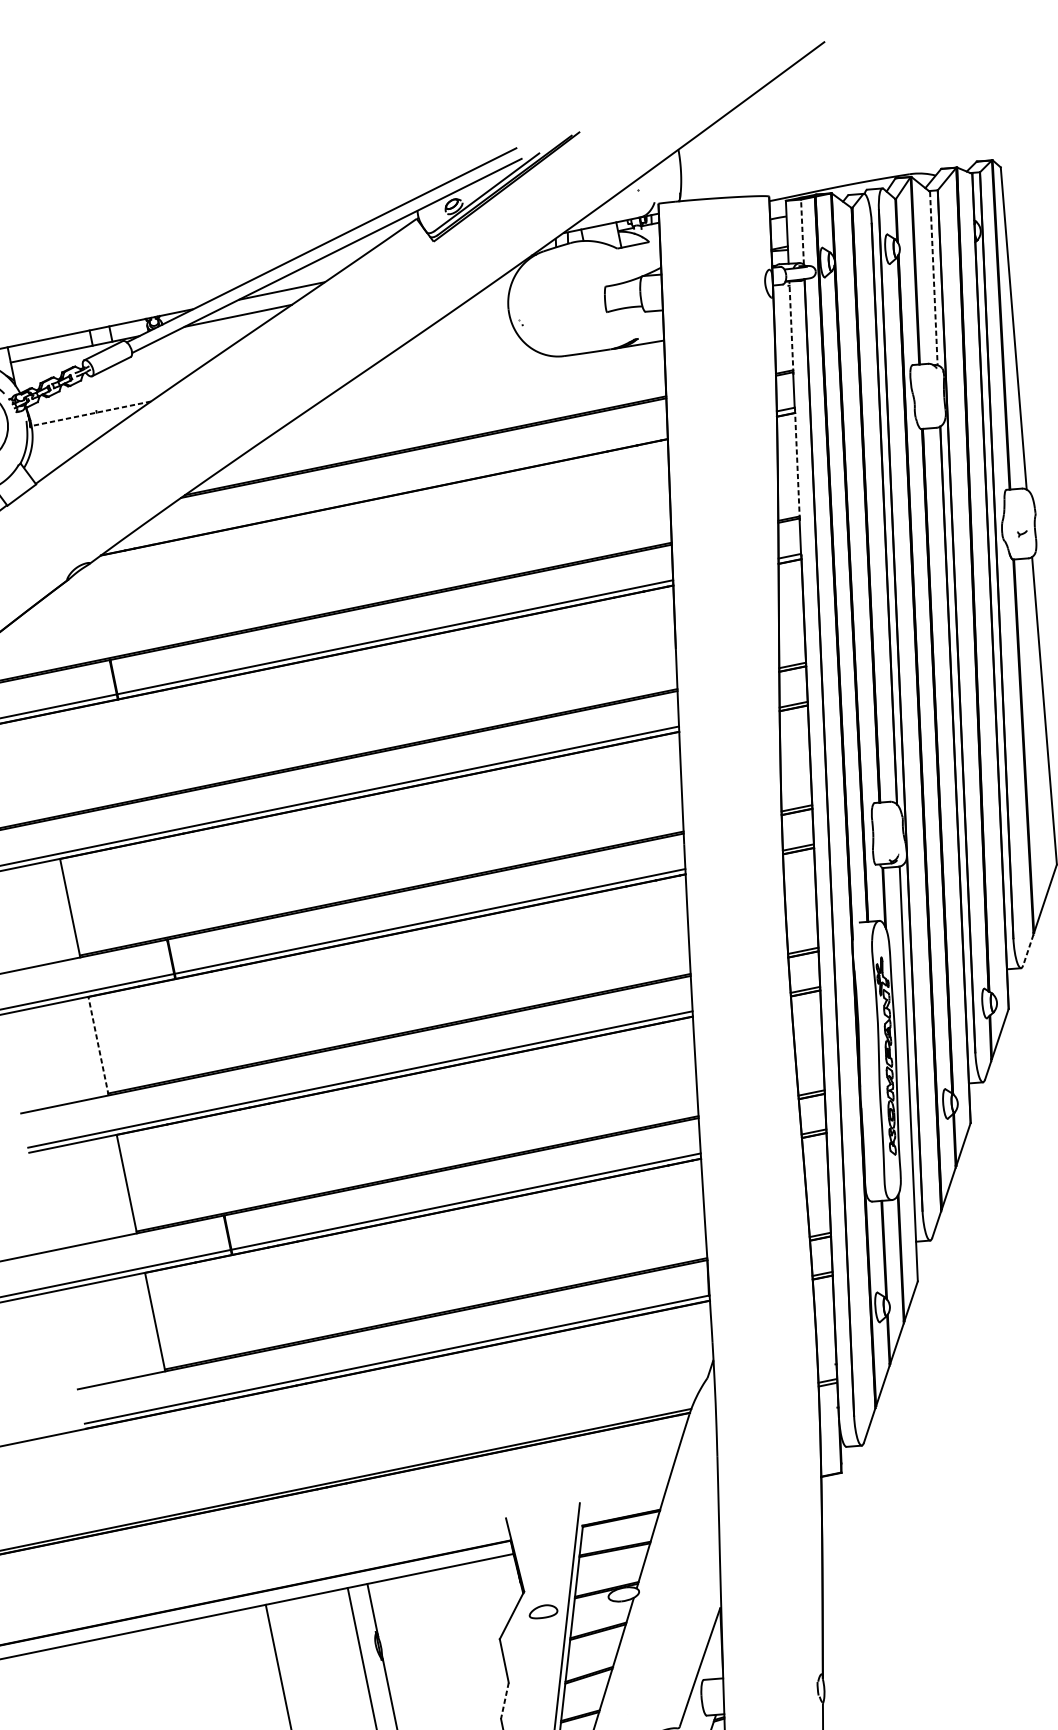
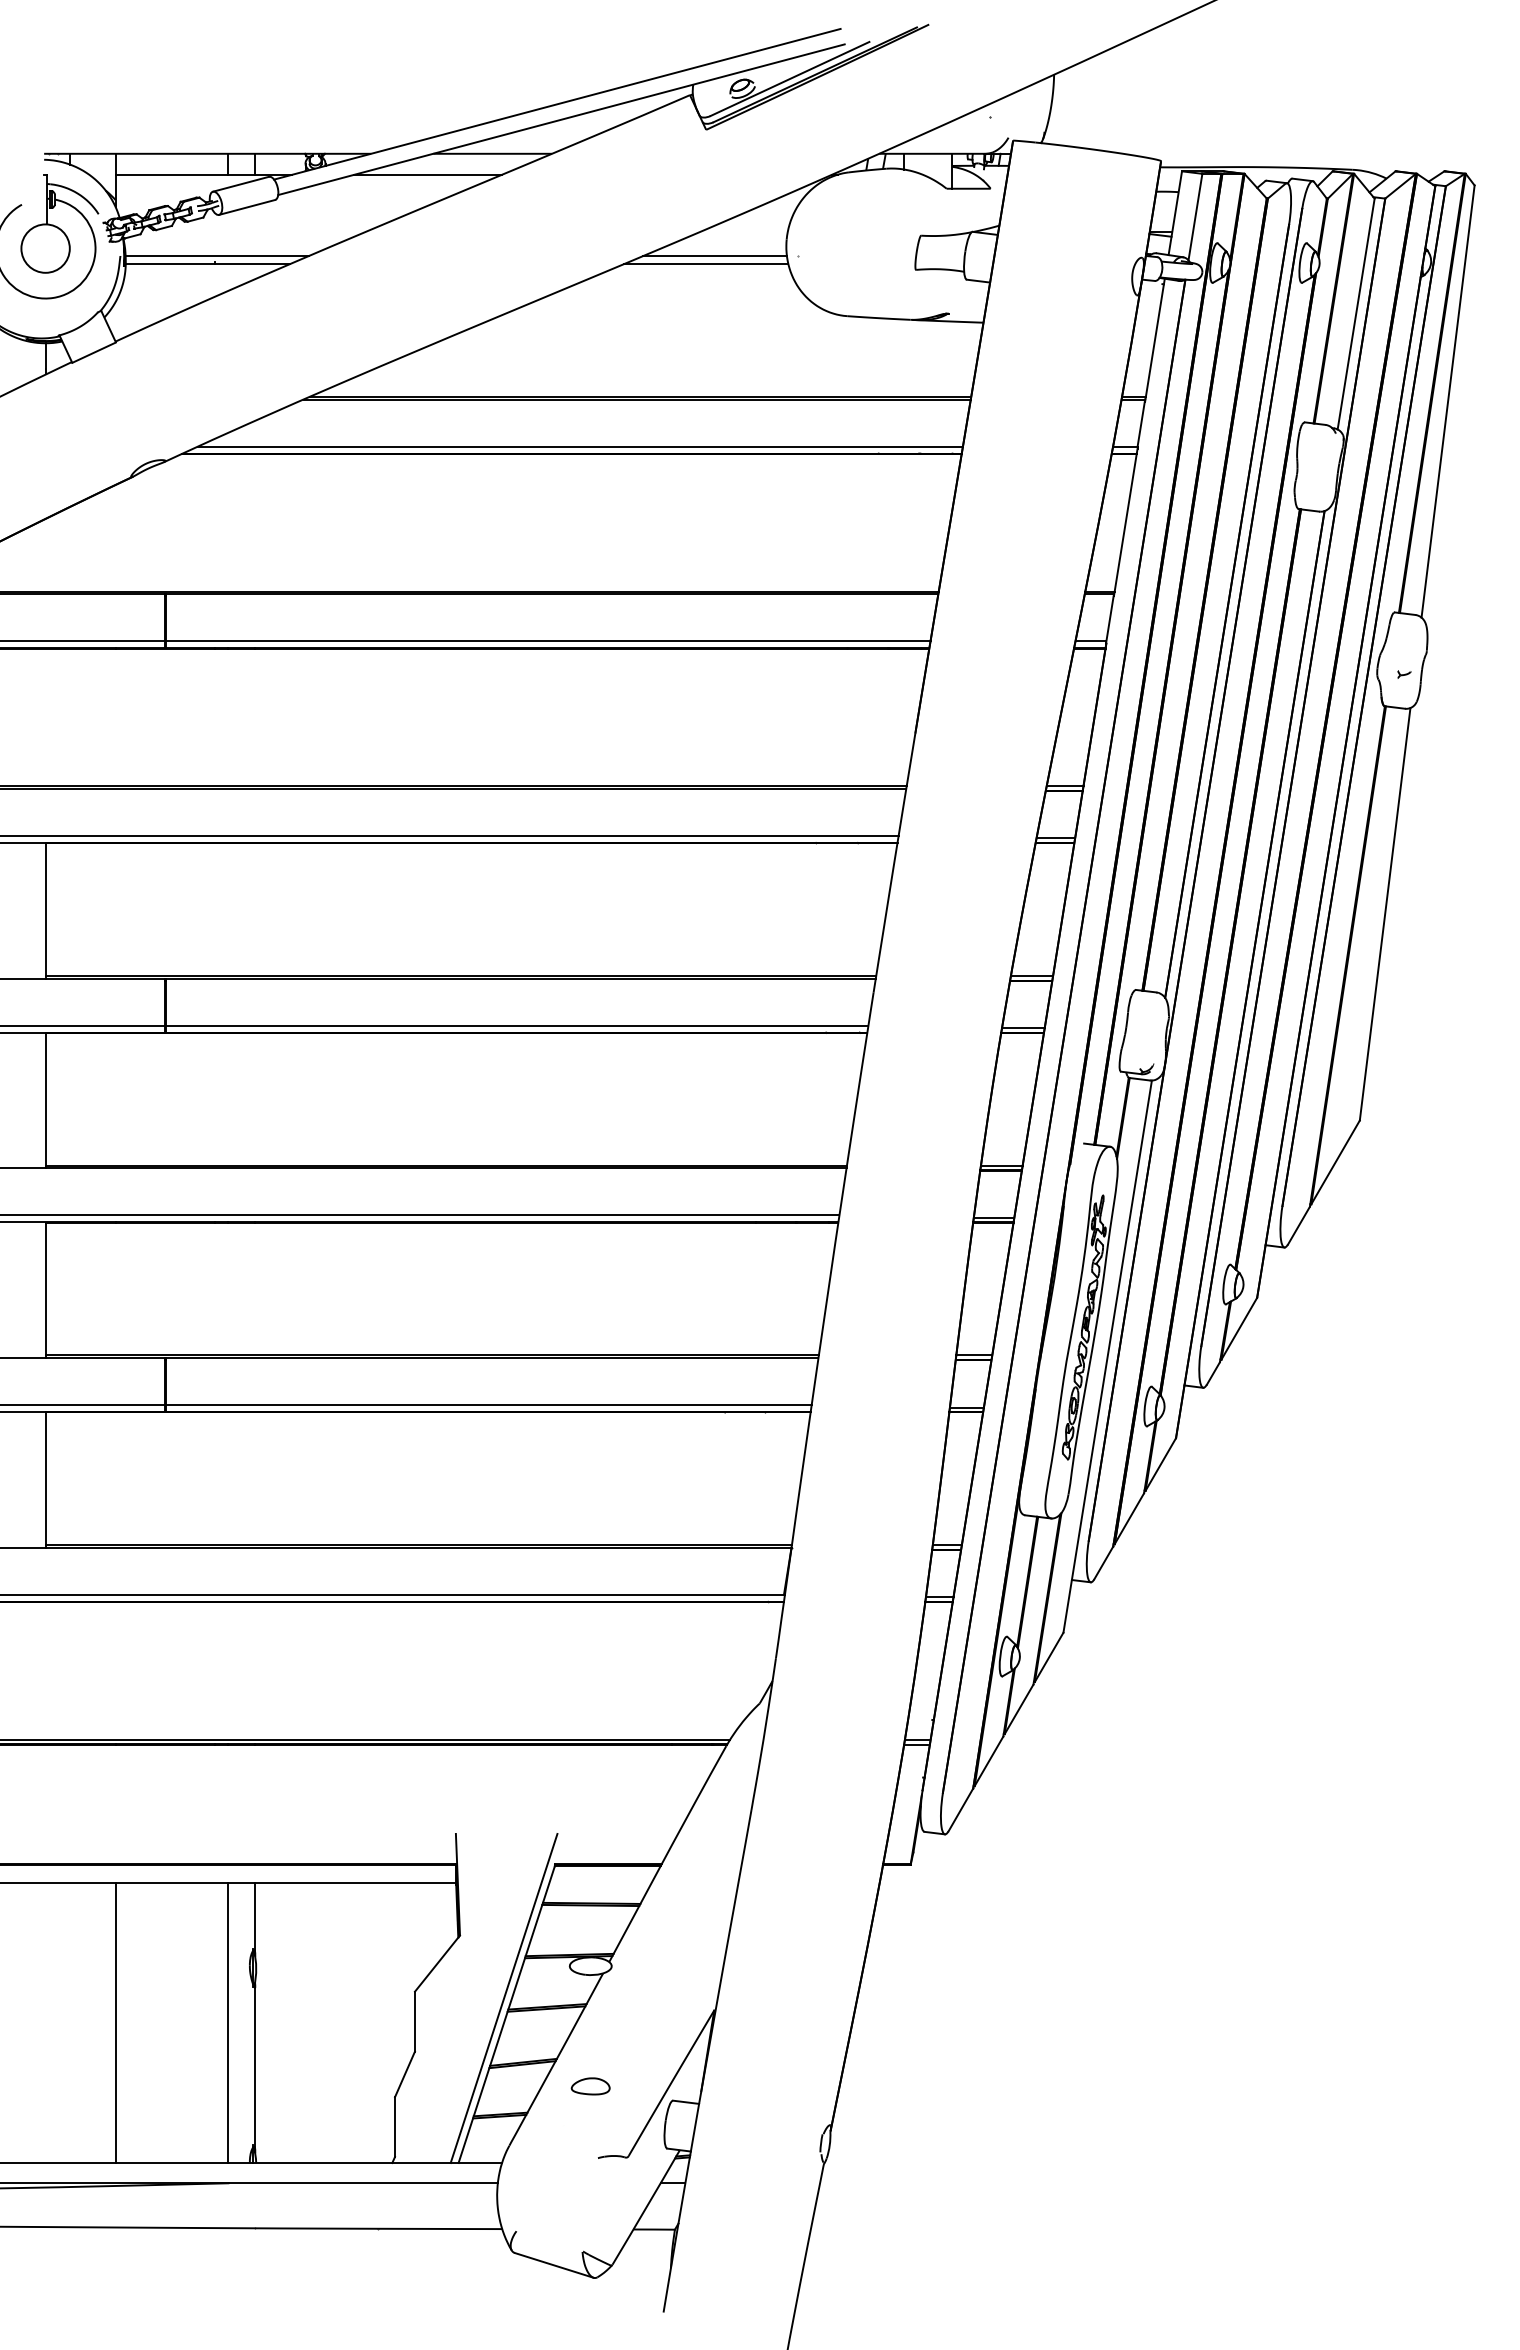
line: (802, 232) -> (1195, 217), dashed -> solid
line: (934, 278) -> (1356, 314), dashed -> solid
line: (791, 327) -> (1155, 339), dashed -> solid
line: (458, 332) -> (714, 256), added
line: (453, 339) -> (705, 264), added
line: (96, 406) -> (216, 256), added
line: (91, 414) -> (207, 264), dashed -> solid
line: (797, 464) -> (1125, 522), dashed -> solid
line: (388, 490) -> (579, 446), added
line: (1027, 950) -> (1298, 1225), dashed -> solid
line: (98, 1046) -> (46, 1100), dashed -> solid
part: (543, 1611) -> (590, 2086), moved
line: (505, 1700) -> (405, 2074), dashed -> solid

